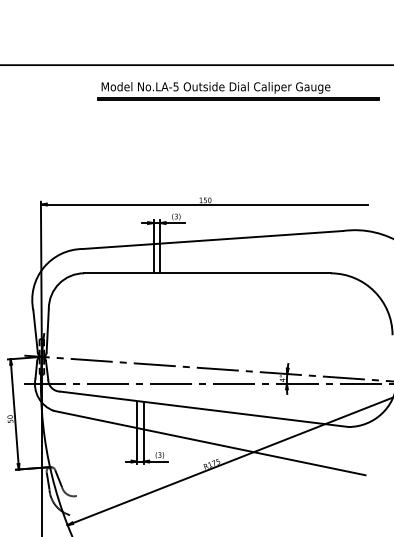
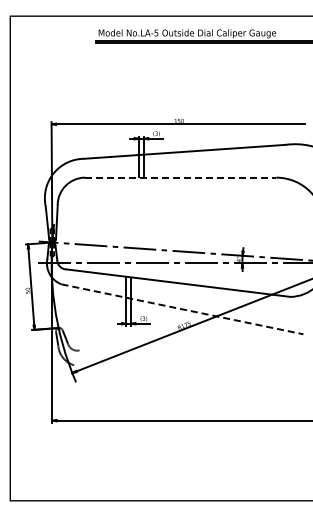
line: (207, 273) -> (180, 177), solid -> dashed
line: (209, 443) -> (182, 309), solid -> dashed

